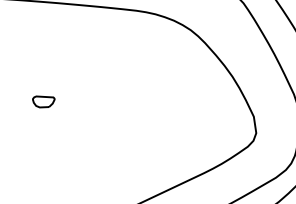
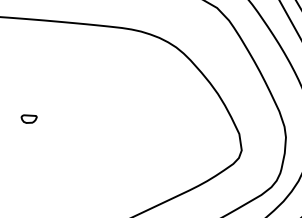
part: (43, 101) -> (28, 118), size x0.7

